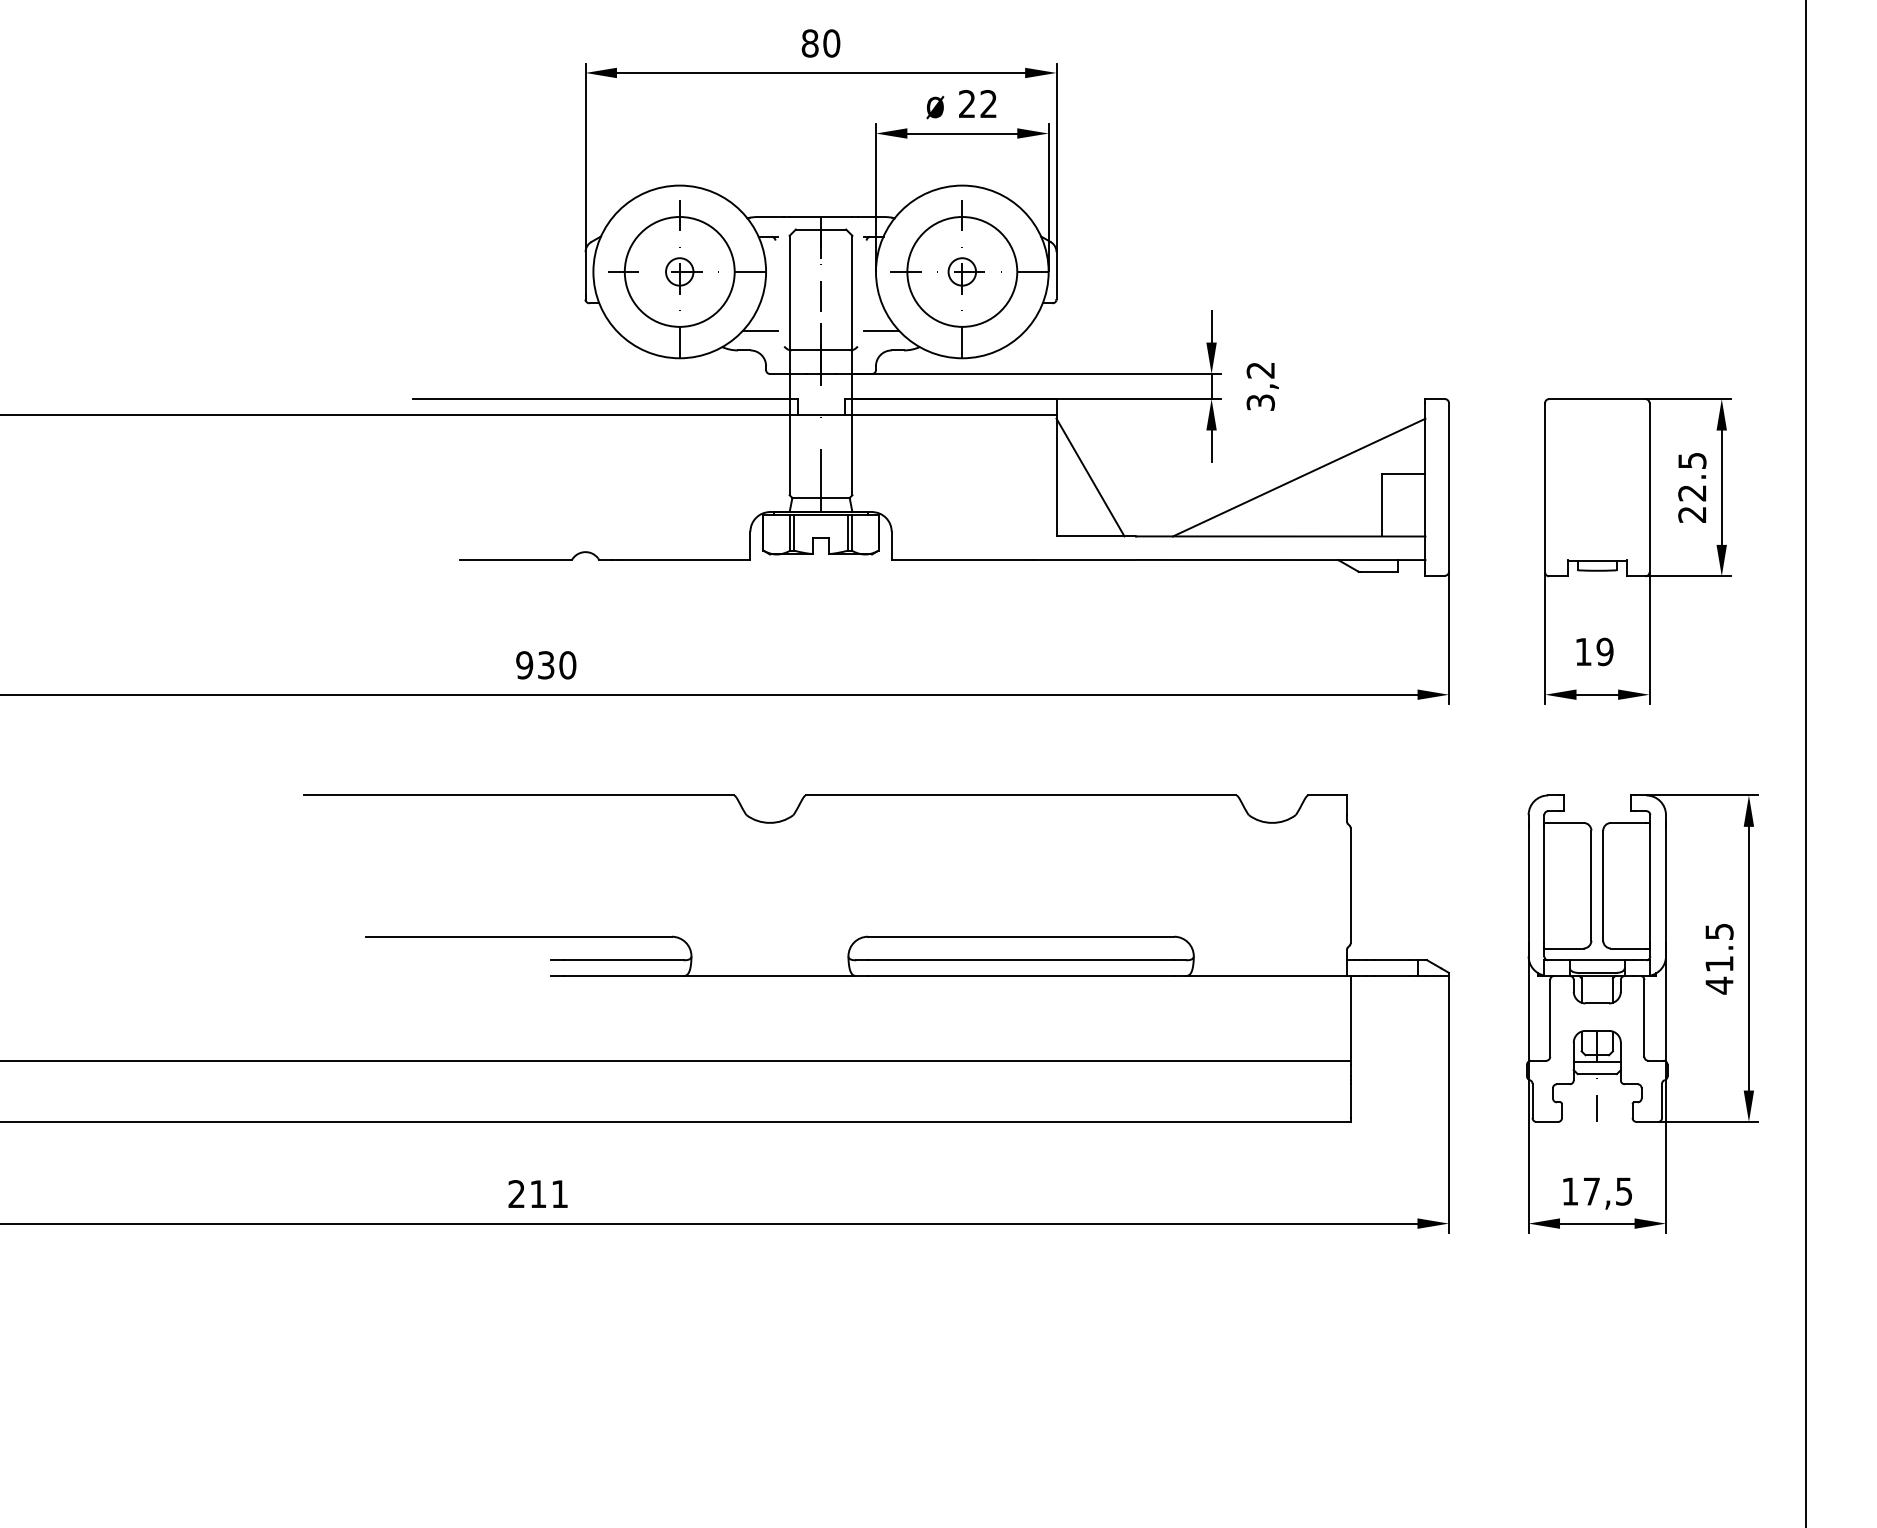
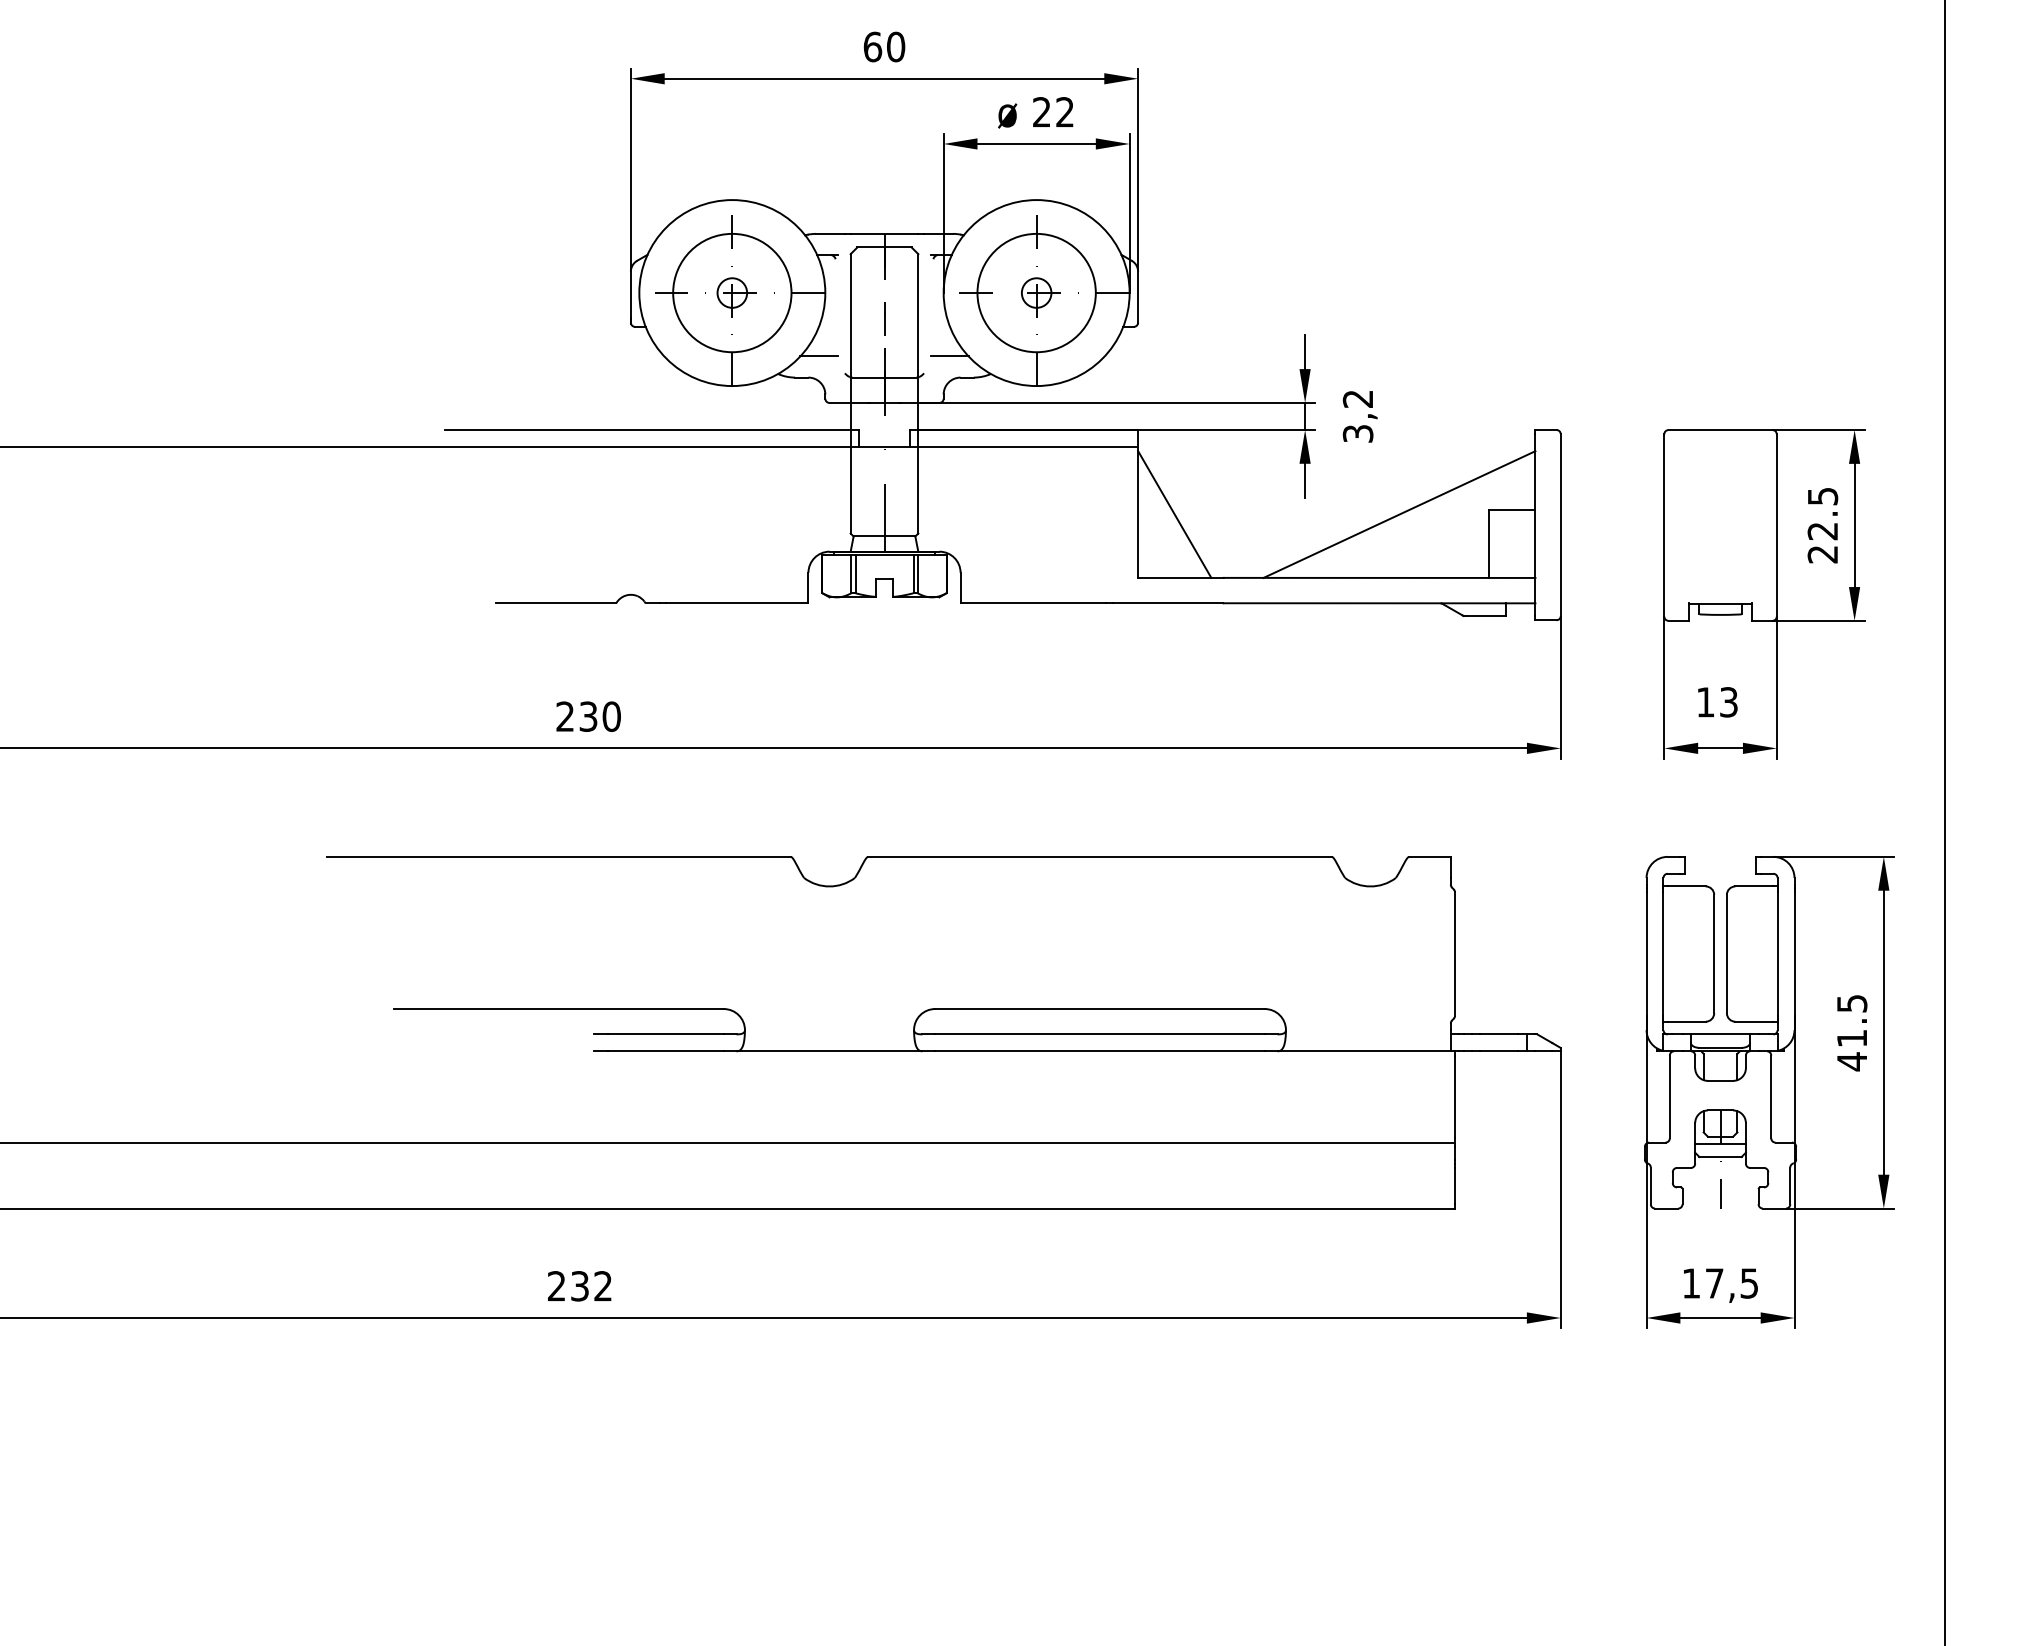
text: (809, 43) -> (872, 46), 80 -> 60
text: (1604, 652) -> (1728, 702), 19 -> 13
text: (524, 665) -> (565, 716), 930 -> 230
text: (548, 1194) -> (591, 1286), 211 -> 232

